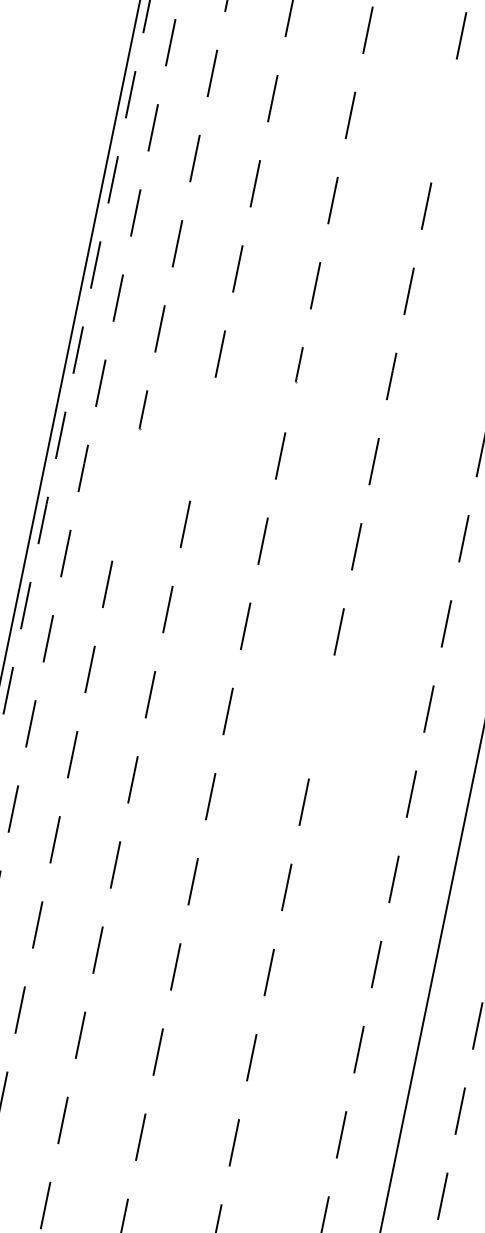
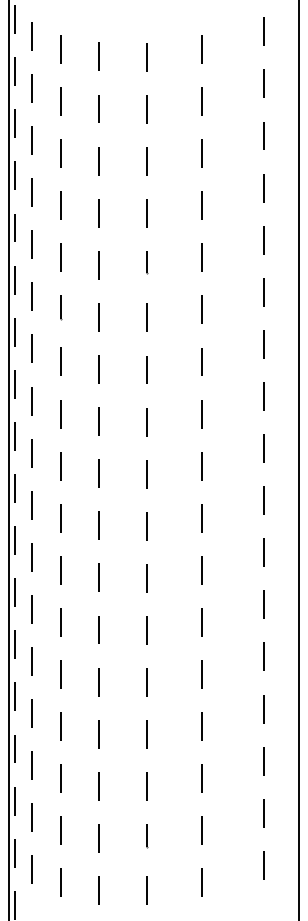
line: (444, 121) -> (202, 101), added
line: (204, 437) -> (99, 316), added
line: (125, 498) -> (60, 361), added
line: (320, 717) -> (201, 466), added

